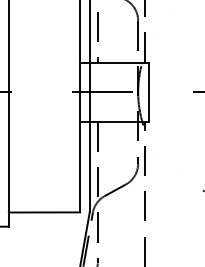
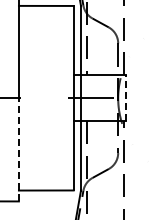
line: (148, 92) -> (126, 98), solid -> dashed
line: (8, 159) -> (18, 149), solid -> dashed

